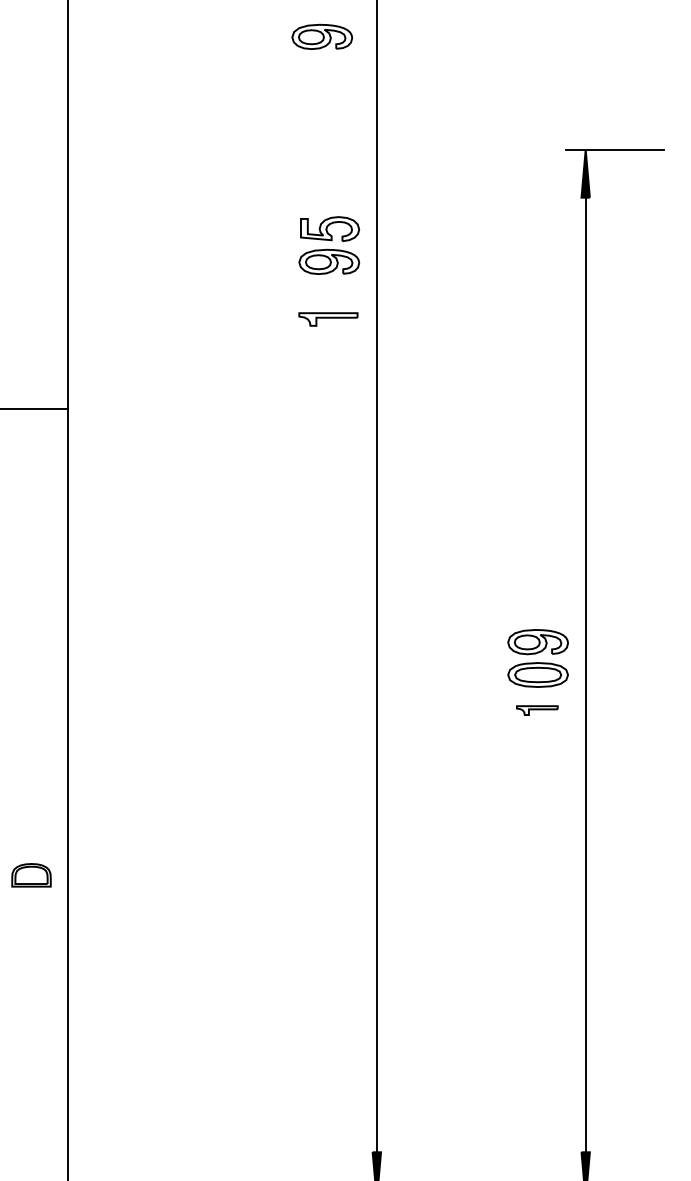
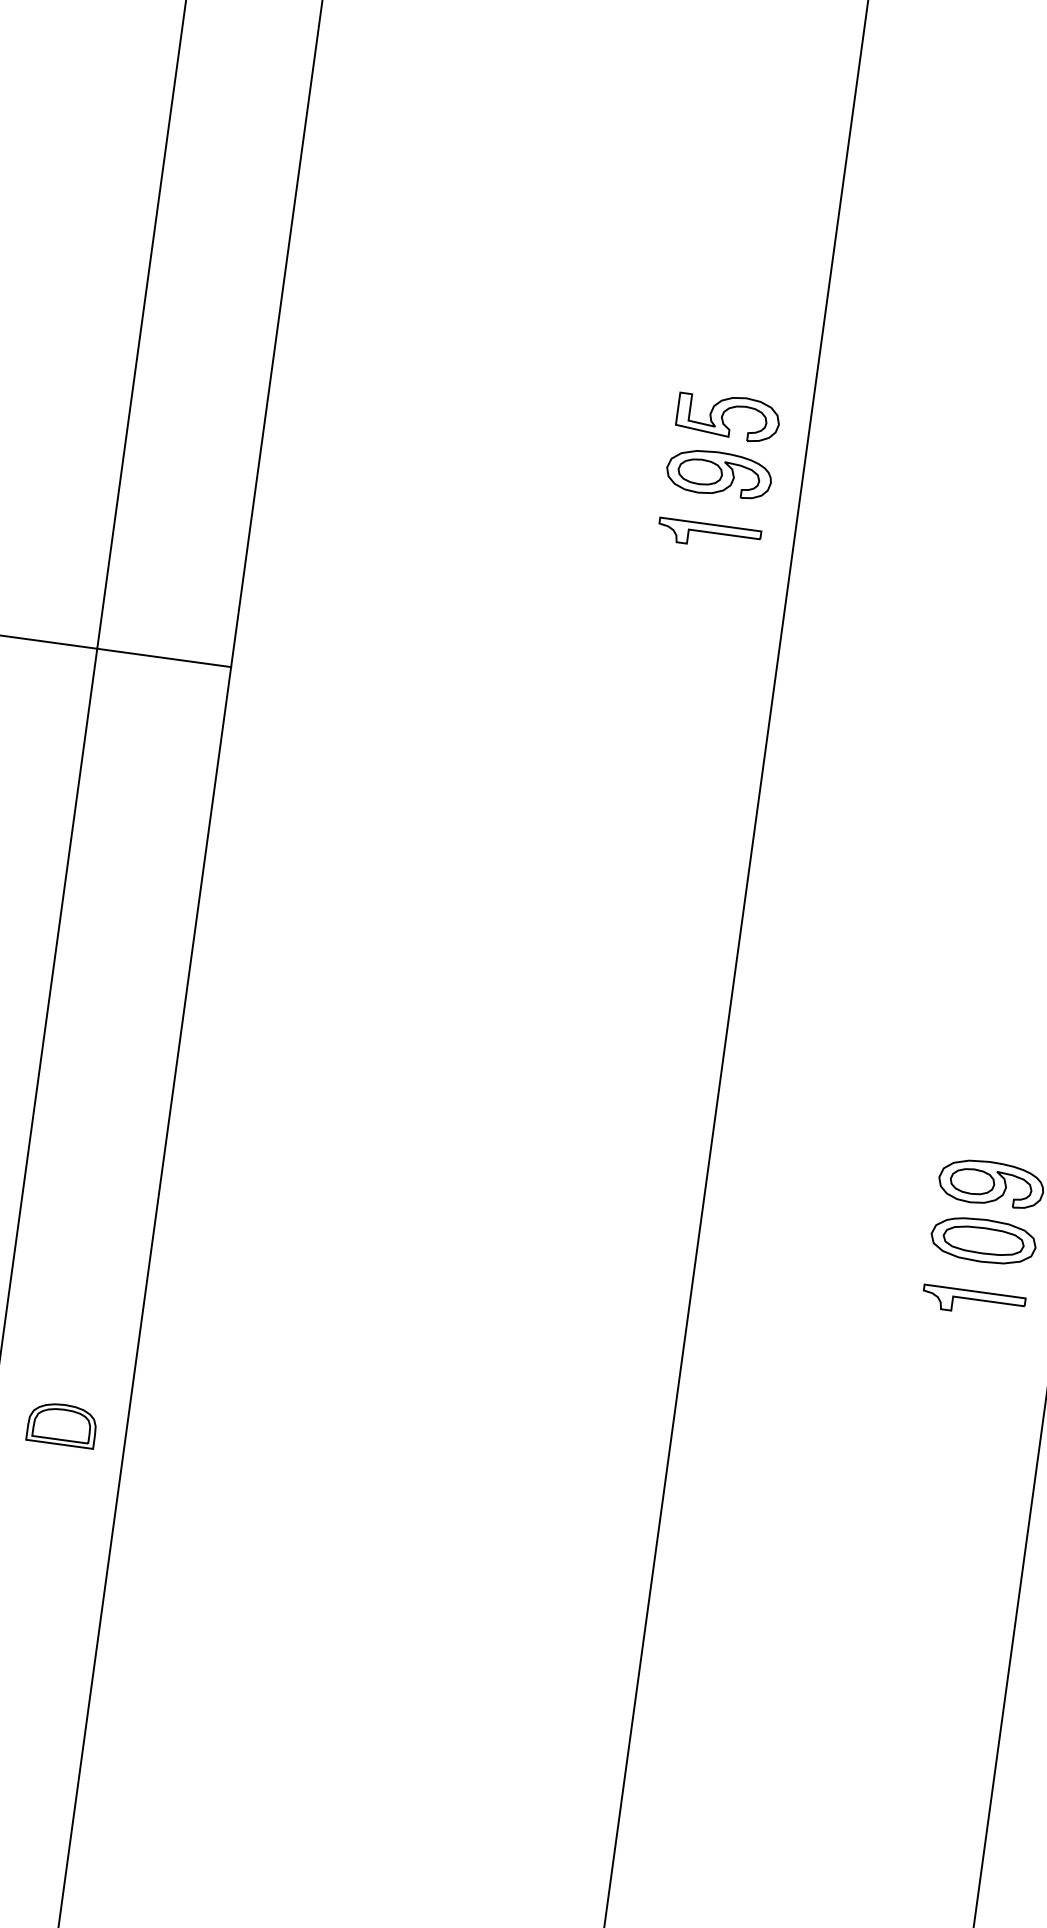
part: (321, 36) -> (759, 80), removed
part: (328, 319) -> (709, 535), moved
part: (537, 710) -> (974, 1302), size x1.43
part: (31, 875) -> (62, 1424), moved

